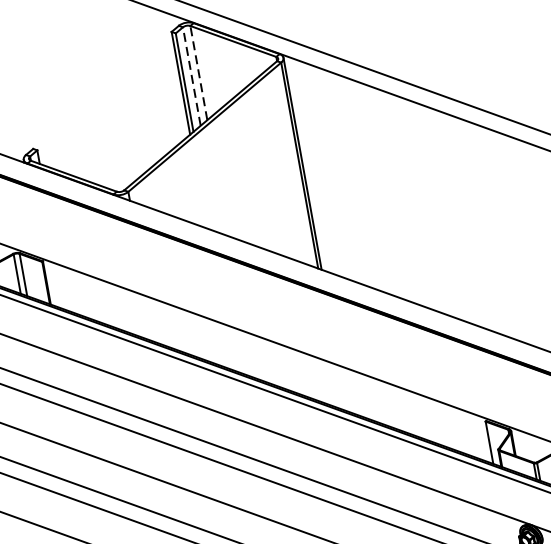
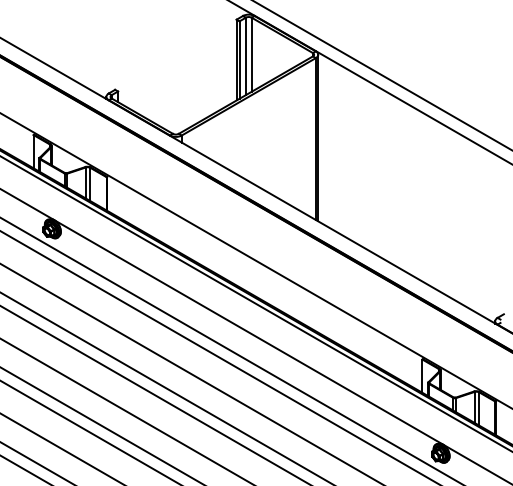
line: (198, 72) -> (251, 54), dashed -> solid
line: (191, 76) -> (245, 56), dashed -> solid

